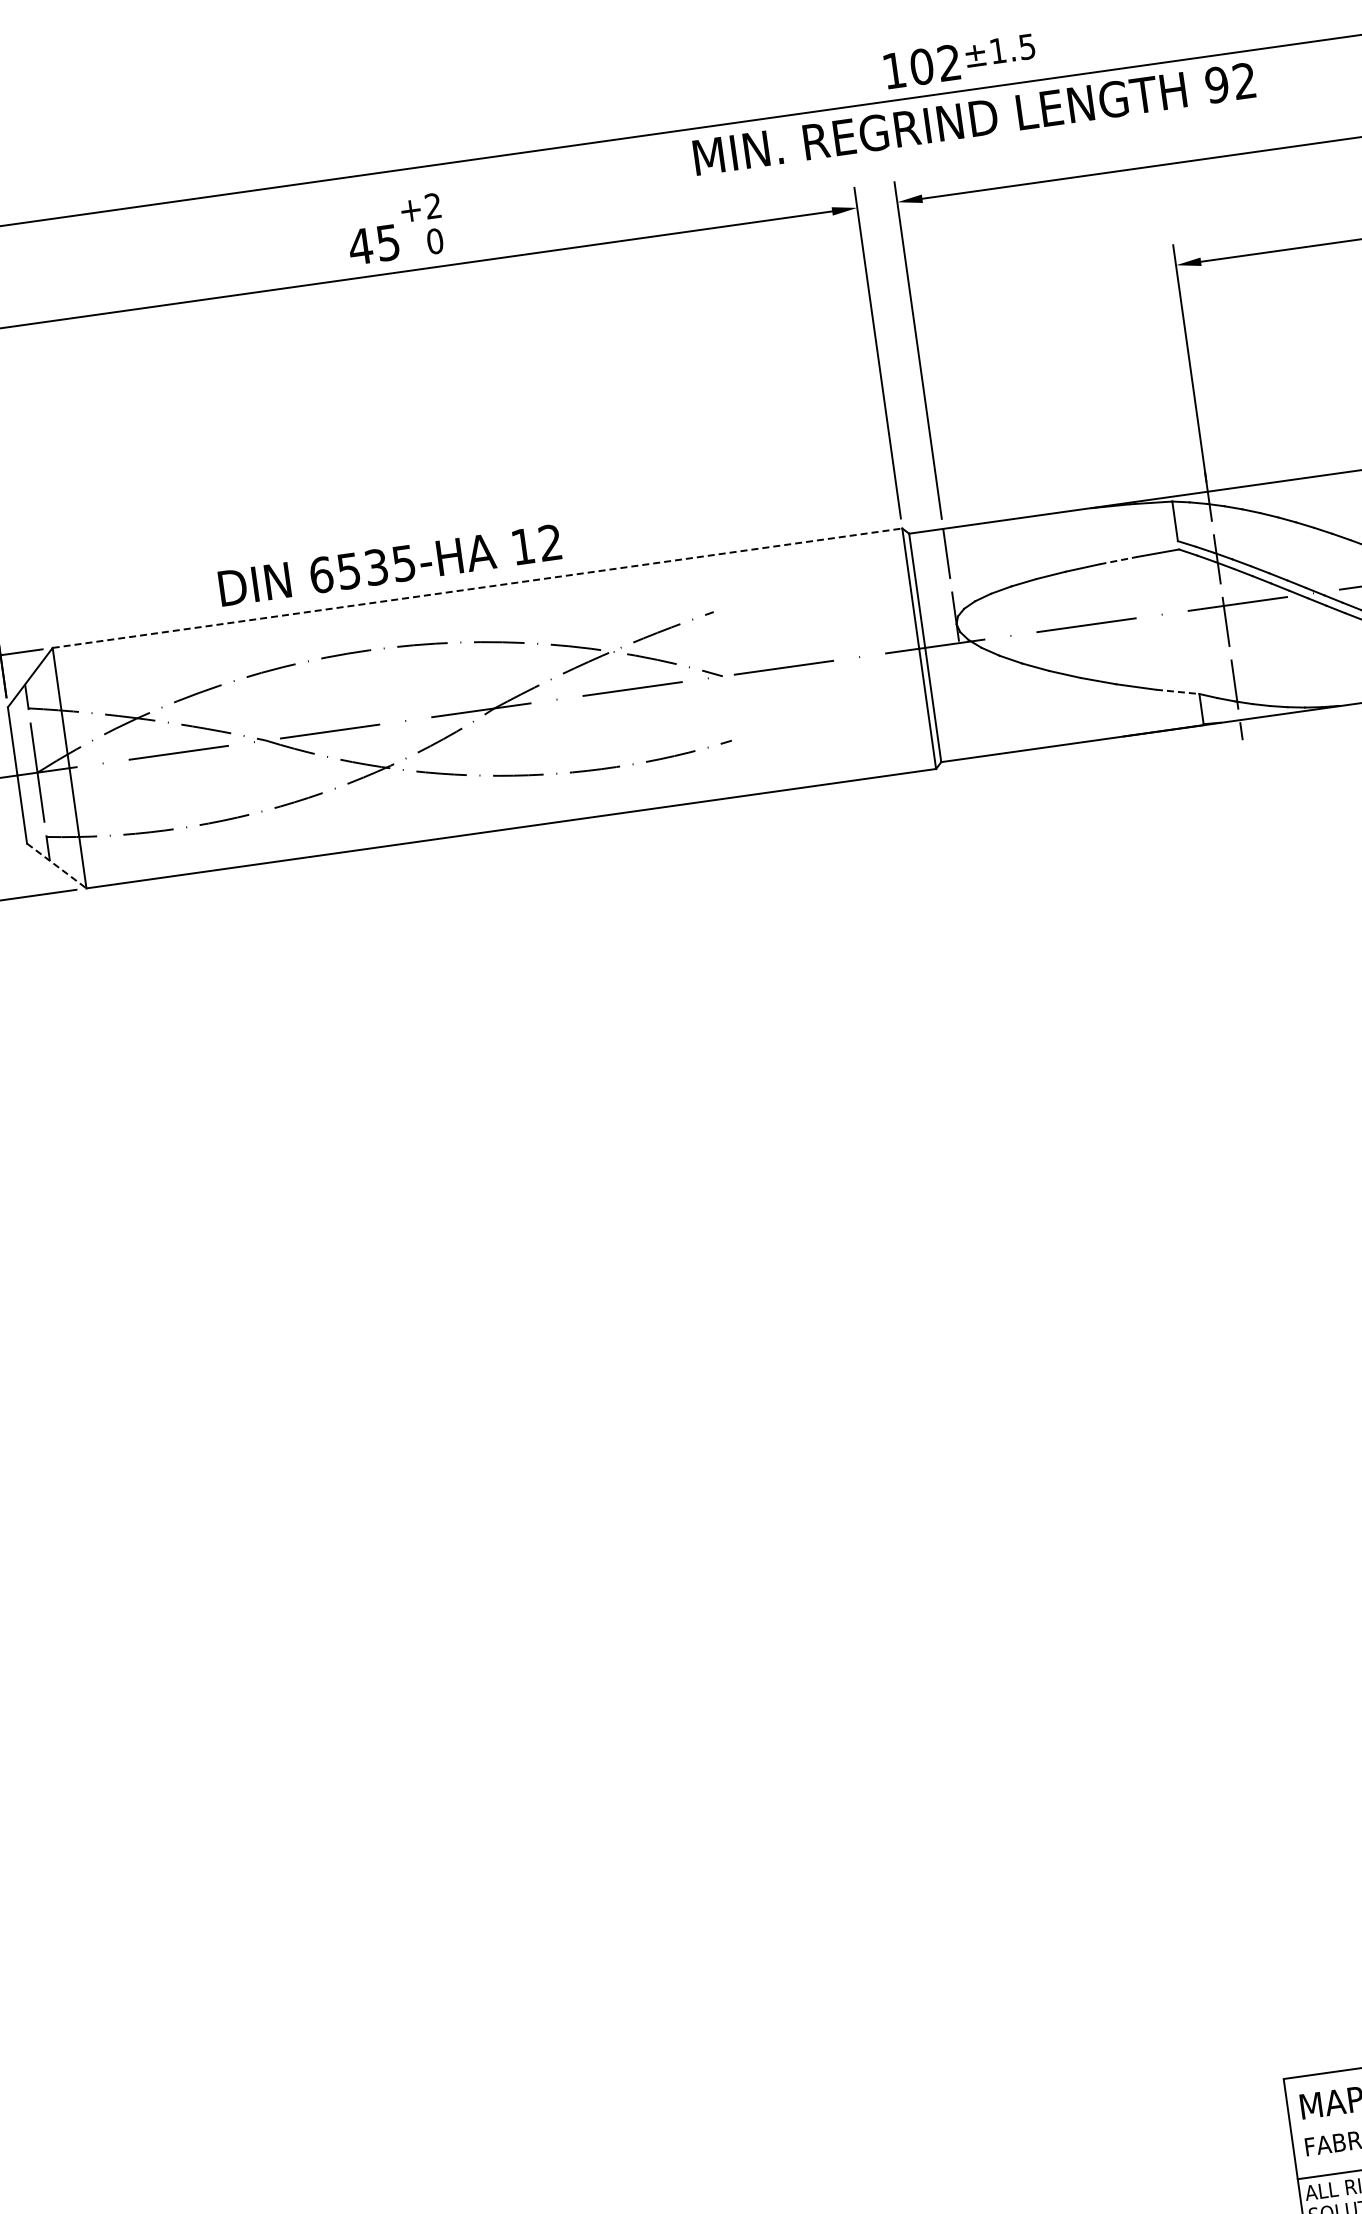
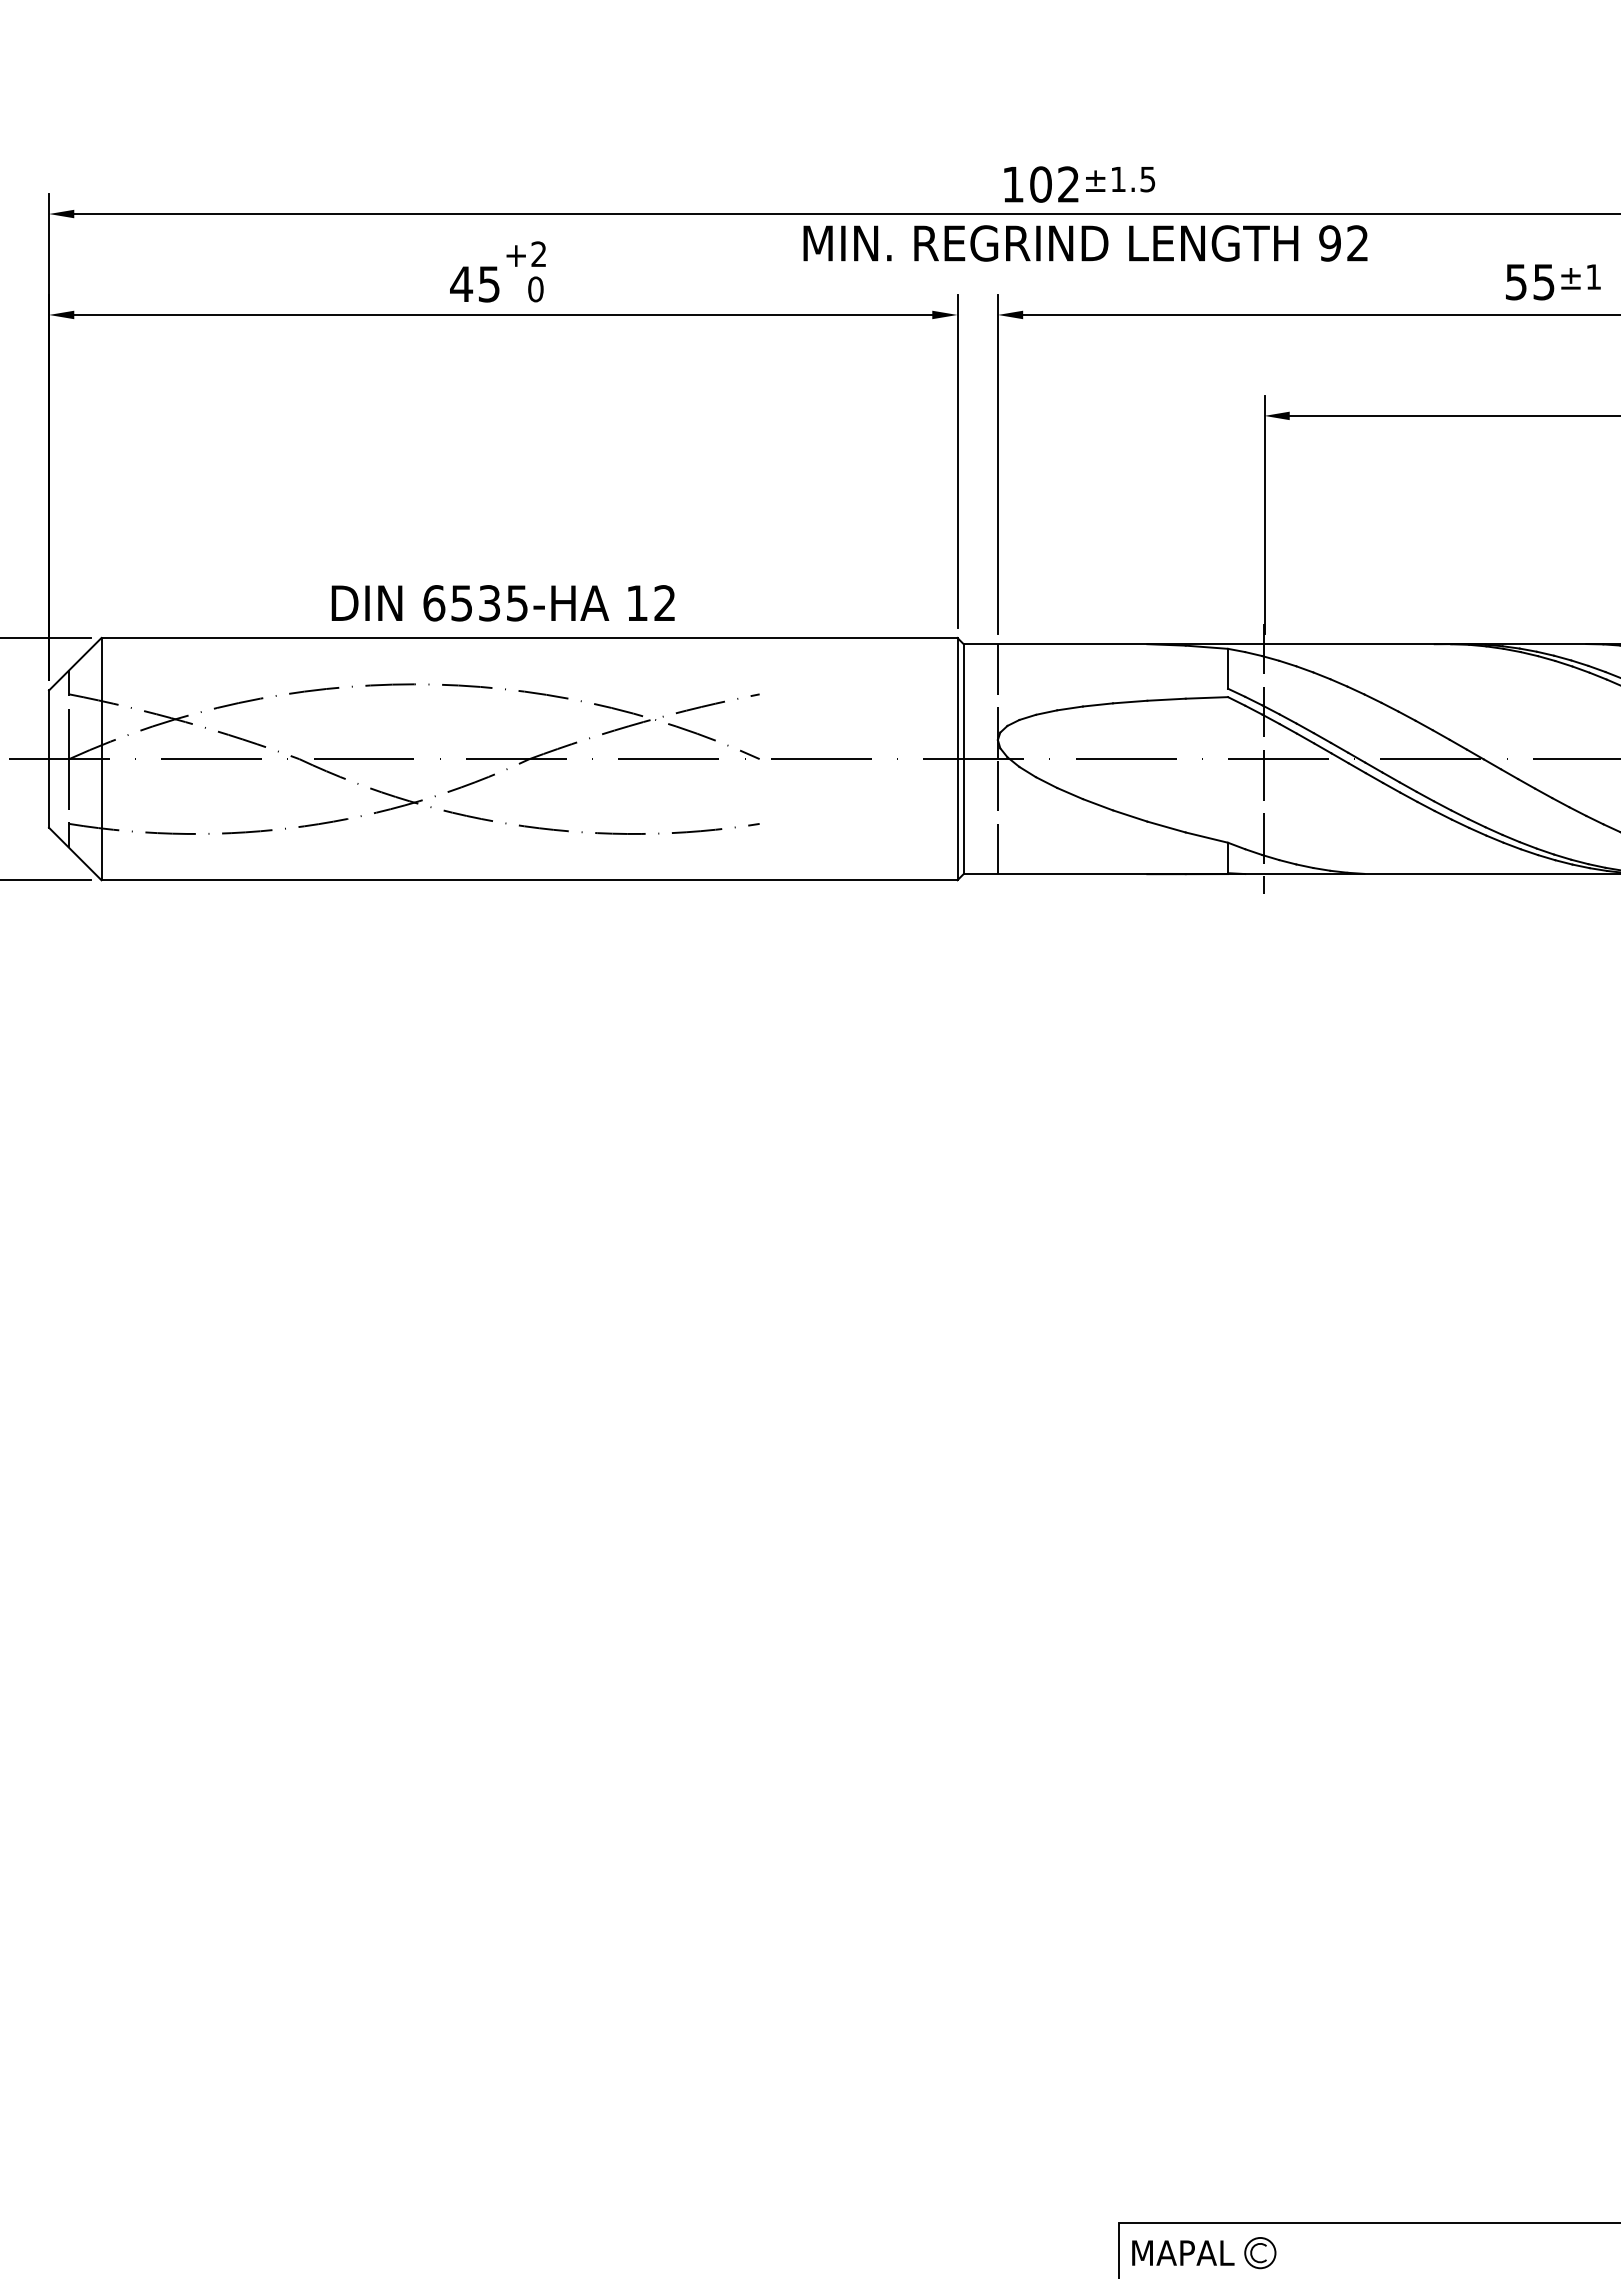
line: (1119, 560) -> (1167, 699), dashed -> solid
text: (389, 565) -> (502, 603), moved
line: (478, 588) -> (530, 638), dashed -> solid
line: (1177, 691) -> (1206, 837), dashed -> solid
line: (966, 700) -> (997, 816), added
line: (57, 866) -> (75, 854), dashed -> solid

